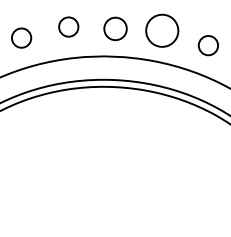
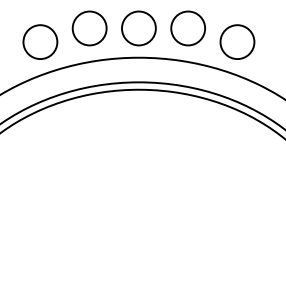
circle: (68, 27) -> (89, 28), size x1.67
circle: (115, 28) -> (138, 28), size x1.43
circle: (21, 38) -> (40, 42), size x1.67
circle: (208, 45) -> (237, 42), size x1.67

